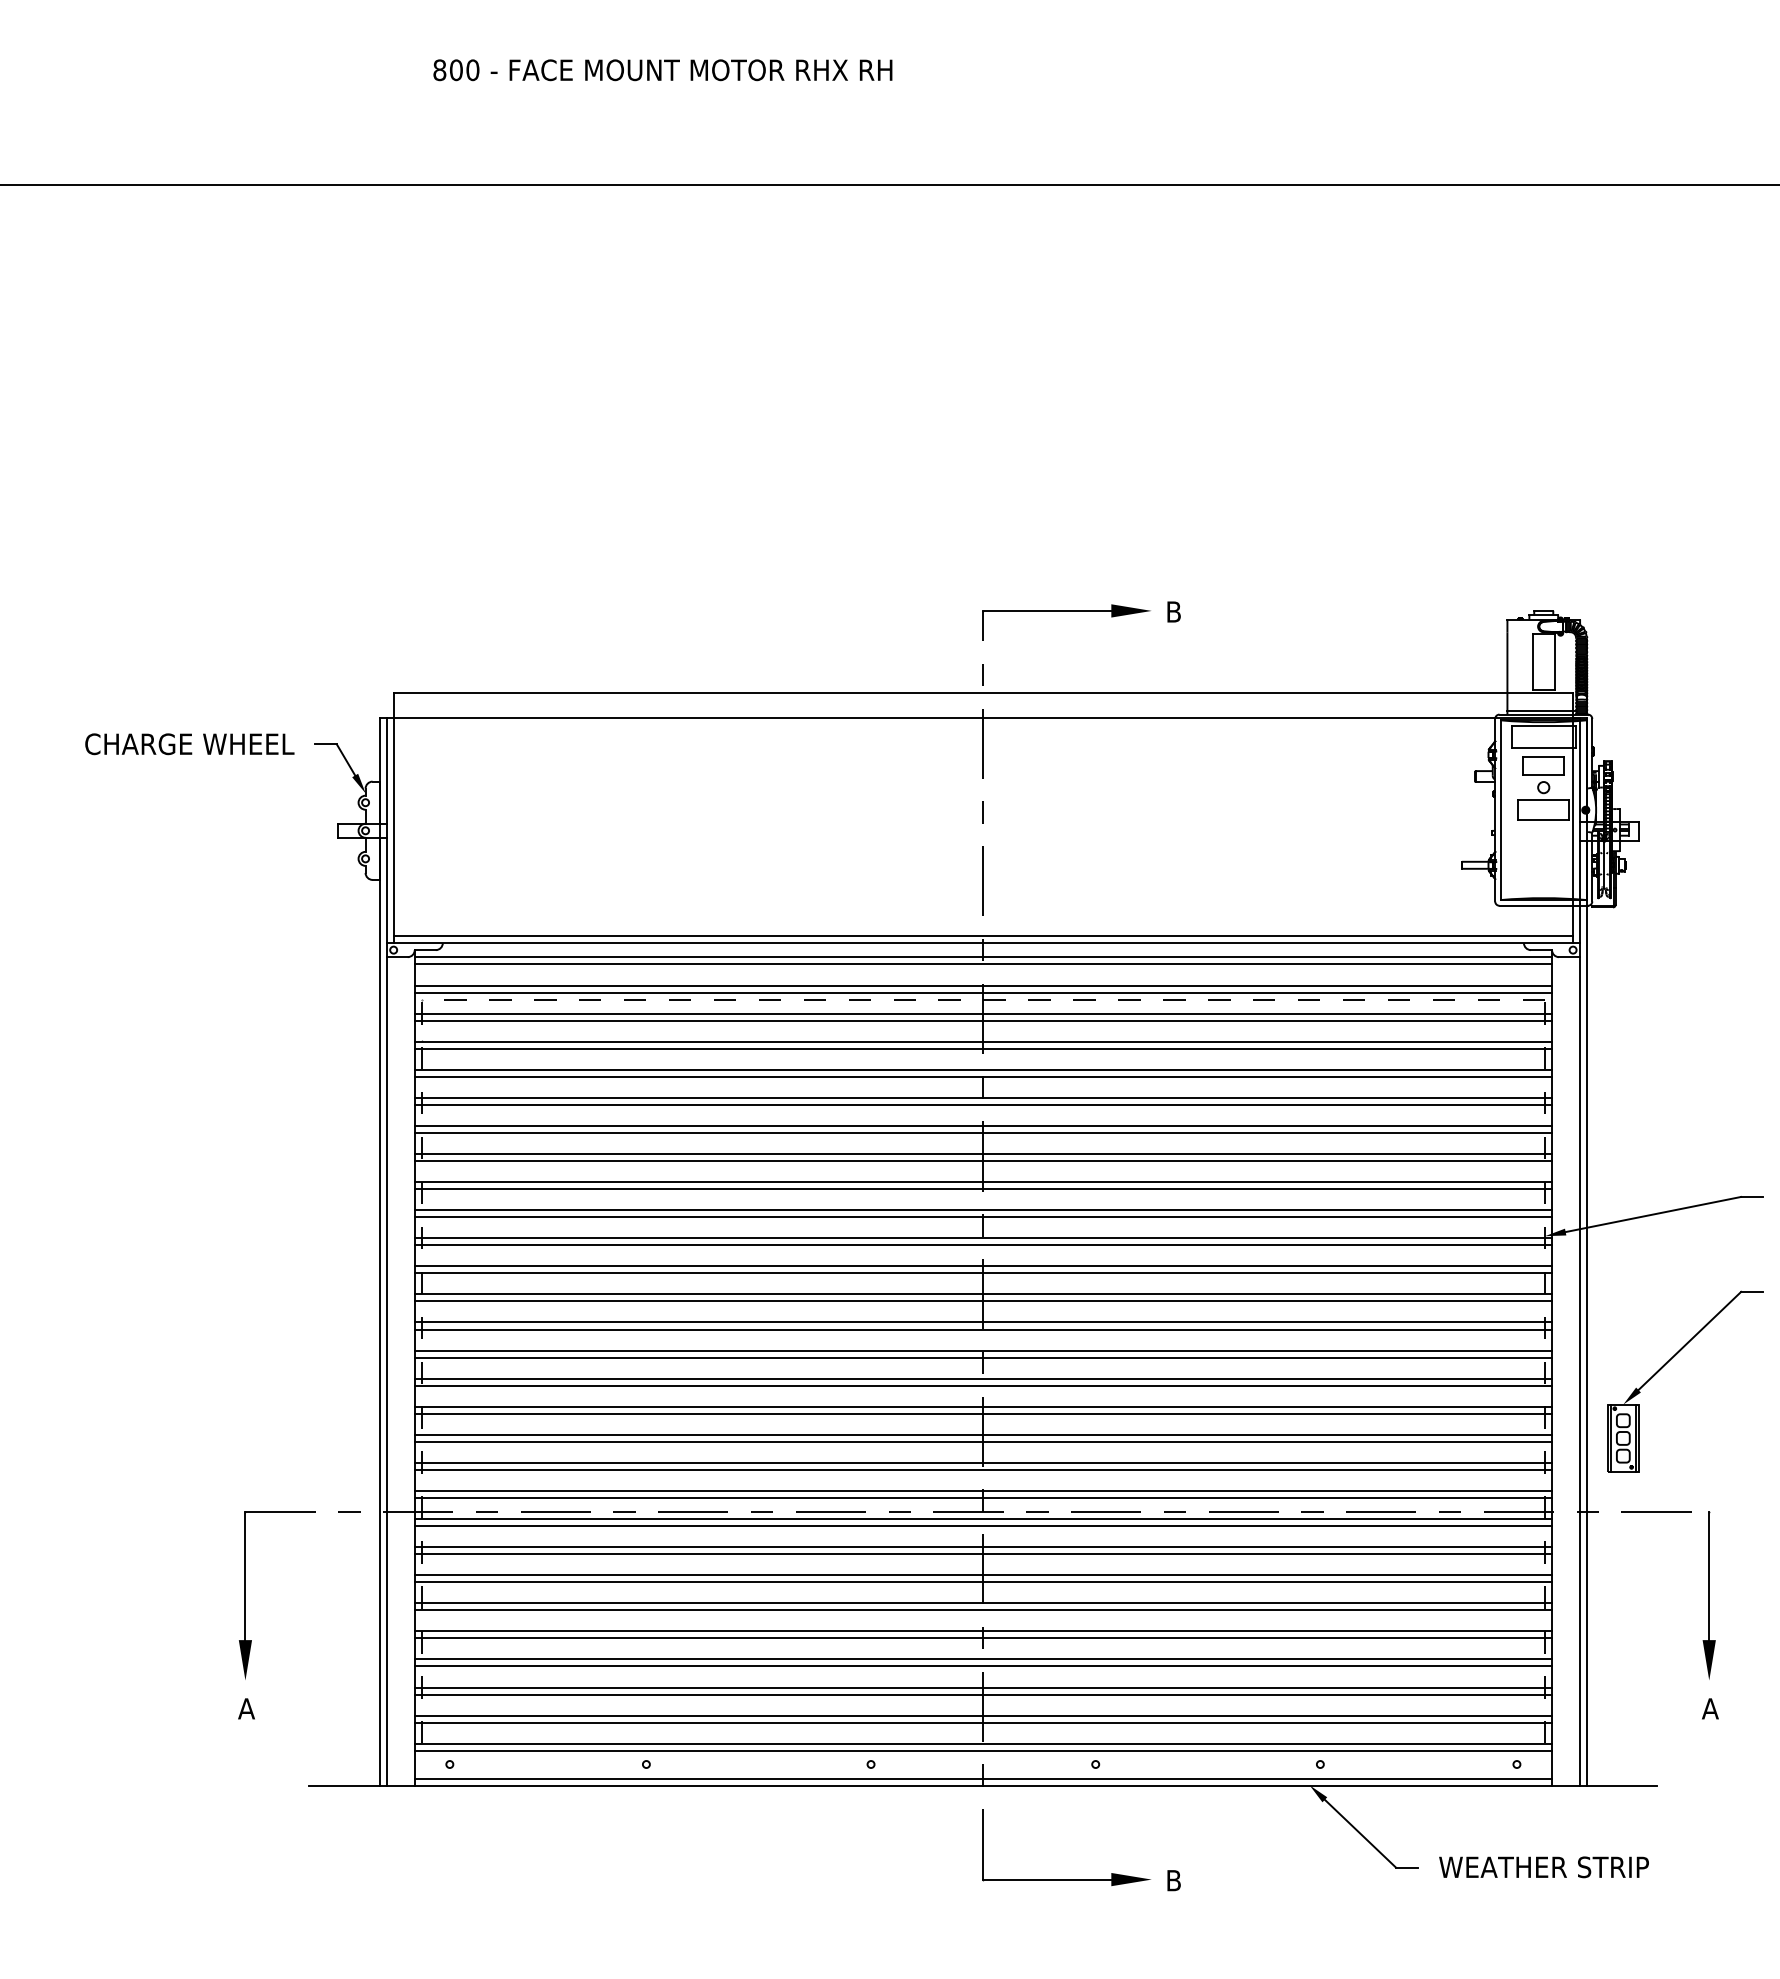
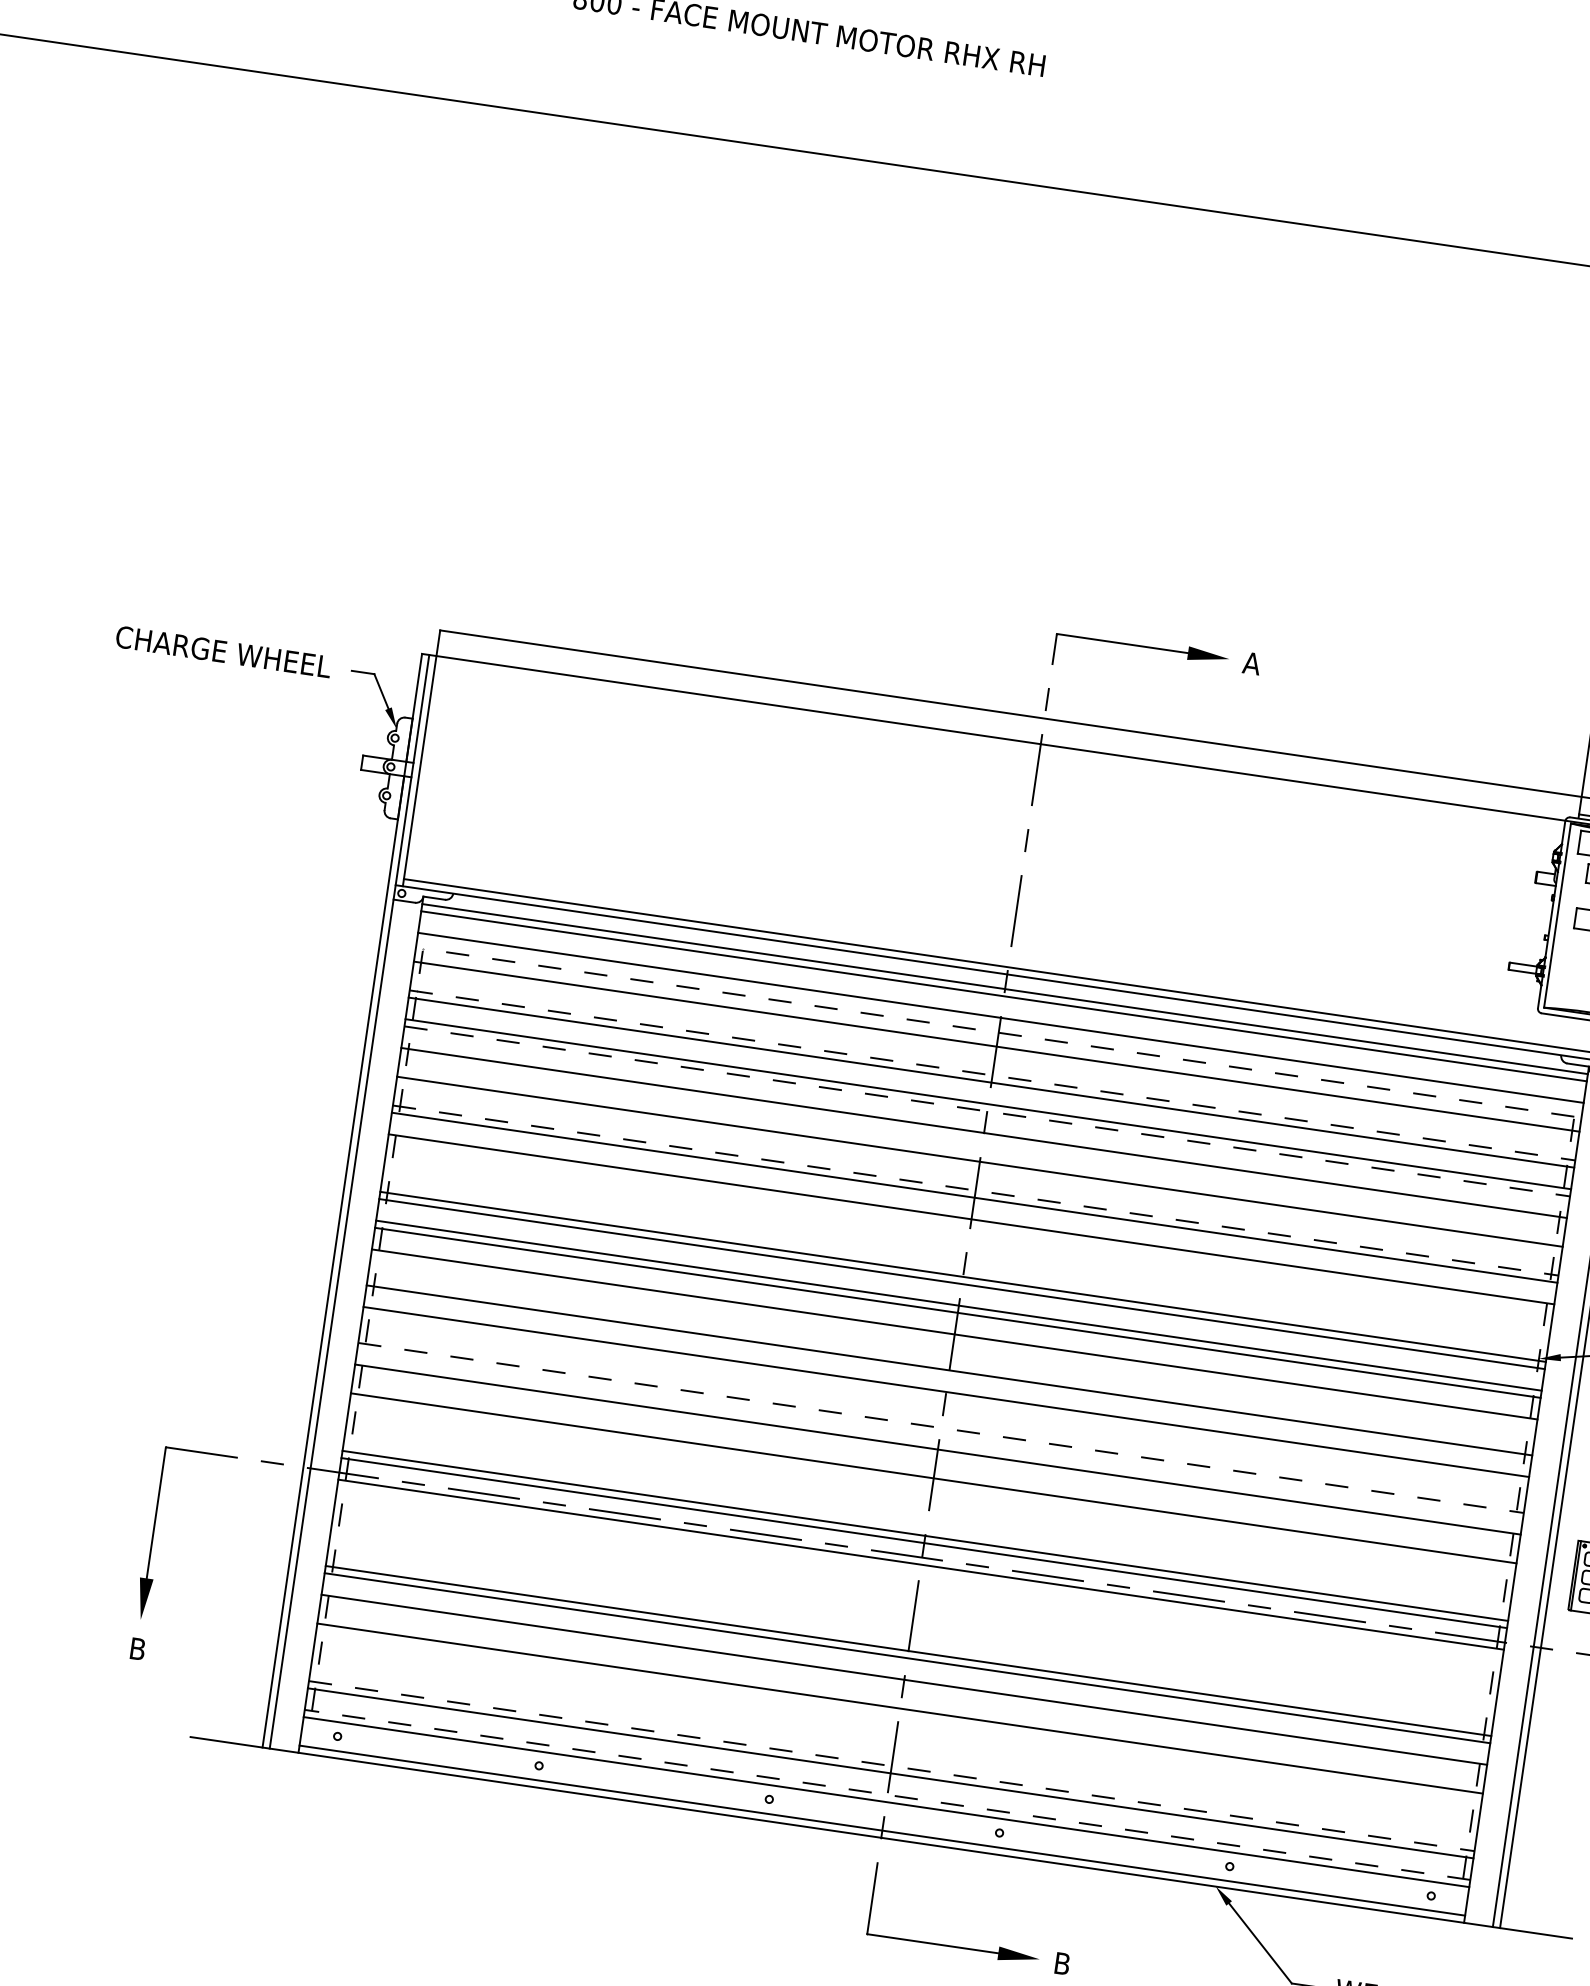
text: (1173, 611) -> (1251, 662), B -> A
line: (983, 992) -> (999, 1025), removed
line: (983, 1020) -> (995, 1053), removed
line: (983, 1041) -> (992, 1075), solid -> dashed
line: (983, 1076) -> (987, 1111), solid -> dashed
line: (983, 1104) -> (983, 1139), removed
line: (983, 1132) -> (979, 1168), removed
line: (983, 1154) -> (975, 1191), solid -> dashed
line: (983, 1189) -> (970, 1226), removed
line: (983, 1210) -> (967, 1248), removed
line: (983, 1217) -> (966, 1255), removed
line: (983, 1301) -> (953, 1341), removed
line: (983, 1322) -> (950, 1363), removed
line: (983, 1357) -> (945, 1399), removed
line: (983, 1378) -> (942, 1420), removed
line: (983, 1385) -> (941, 1427), solid -> dashed
line: (983, 1413) -> (937, 1456), removed
line: (983, 1441) -> (932, 1485), removed
line: (983, 1462) -> (929, 1506), removed
line: (983, 1469) -> (928, 1513), removed
line: (983, 1526) -> (920, 1572), removed
line: (983, 1547) -> (917, 1593), removed
line: (983, 1554) -> (915, 1601), removed
line: (983, 1575) -> (912, 1622), removed
line: (983, 1582) -> (911, 1629), removed
line: (983, 1638) -> (903, 1687), removed
line: (983, 1666) -> (899, 1715), removed
line: (983, 1687) -> (896, 1737), removed
line: (983, 1694) -> (895, 1744), removed
text: (246, 1708) -> (137, 1648), A -> B
line: (983, 1715) -> (891, 1766), solid -> dashed
line: (983, 1743) -> (887, 1794), solid -> dashed

